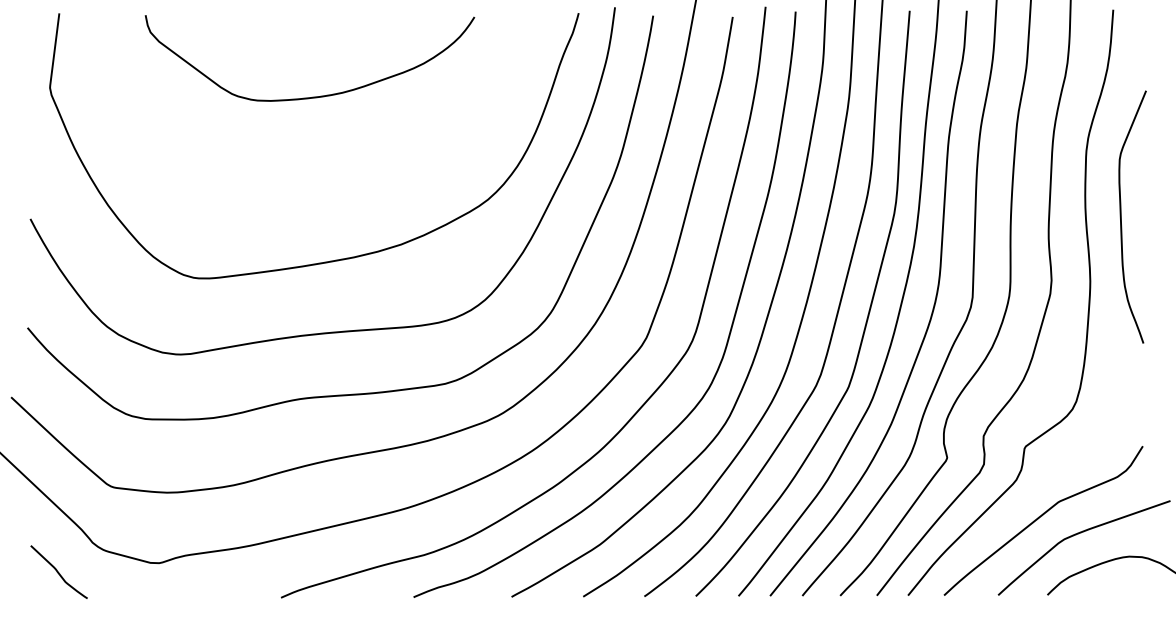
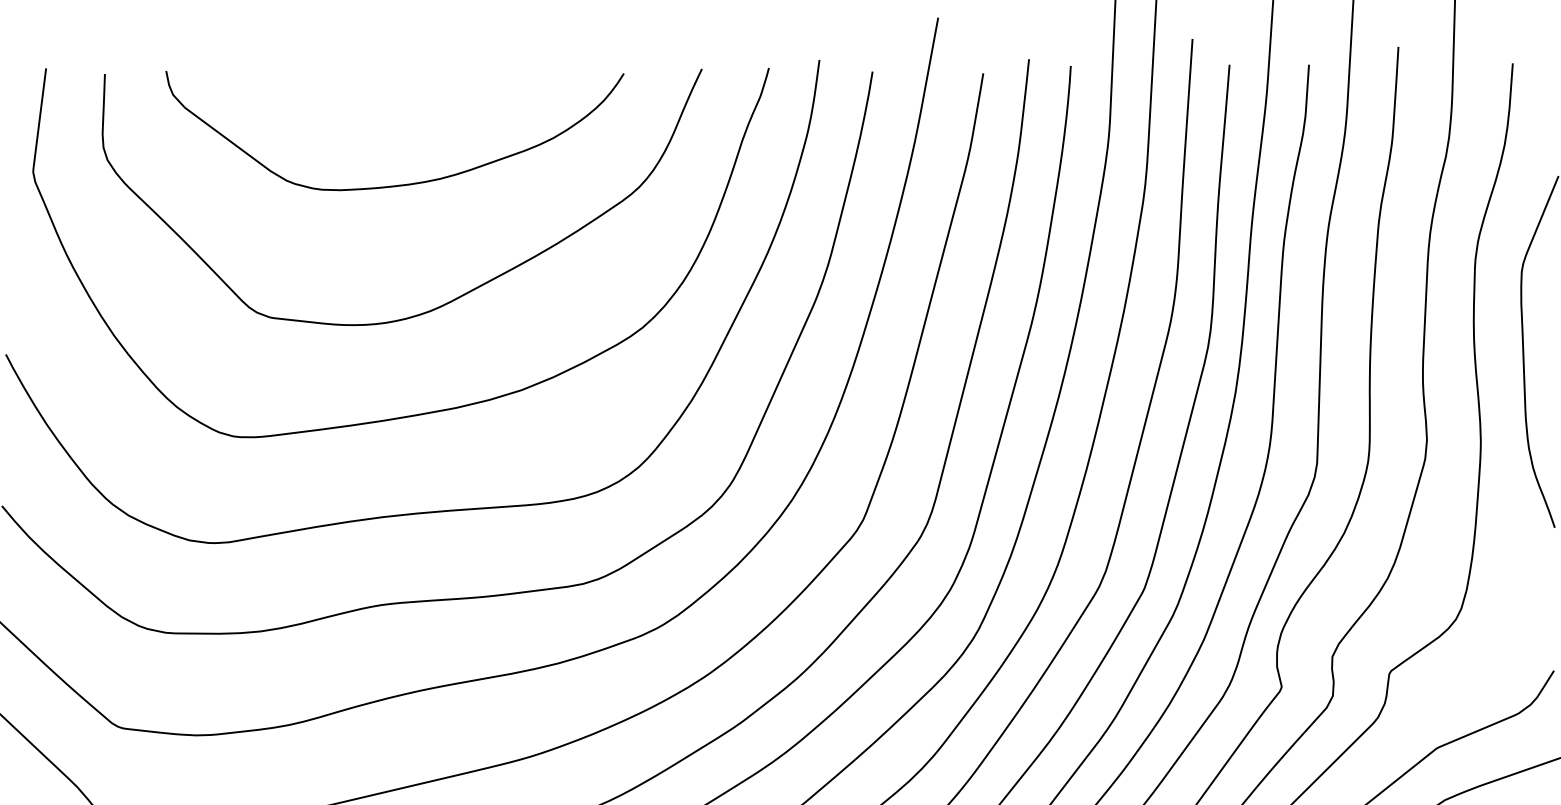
curve: (352, 178) -> (454, 298), added

